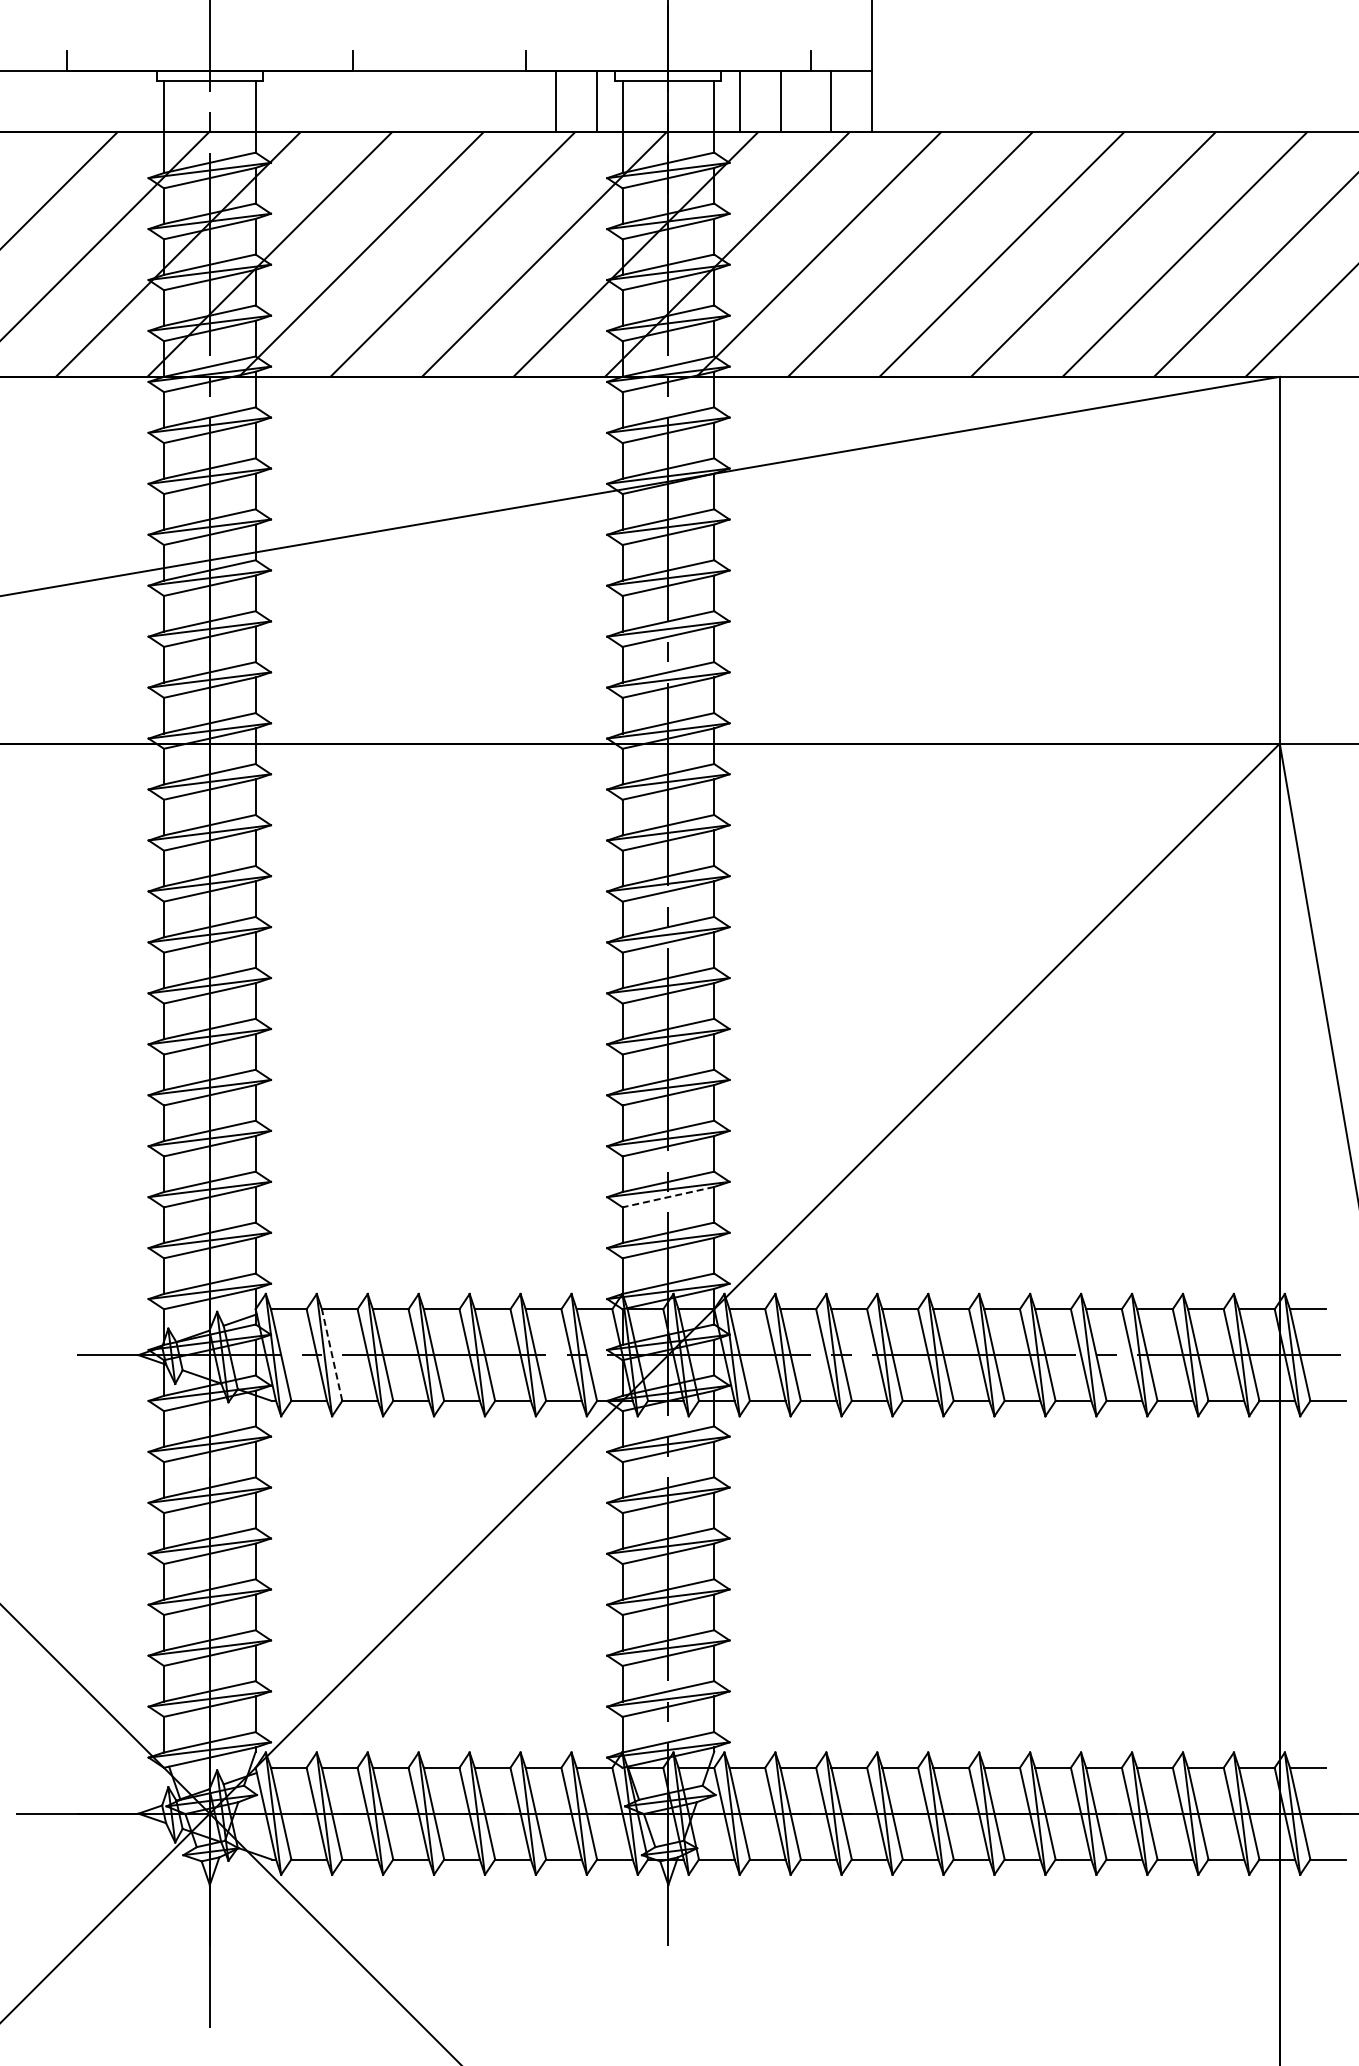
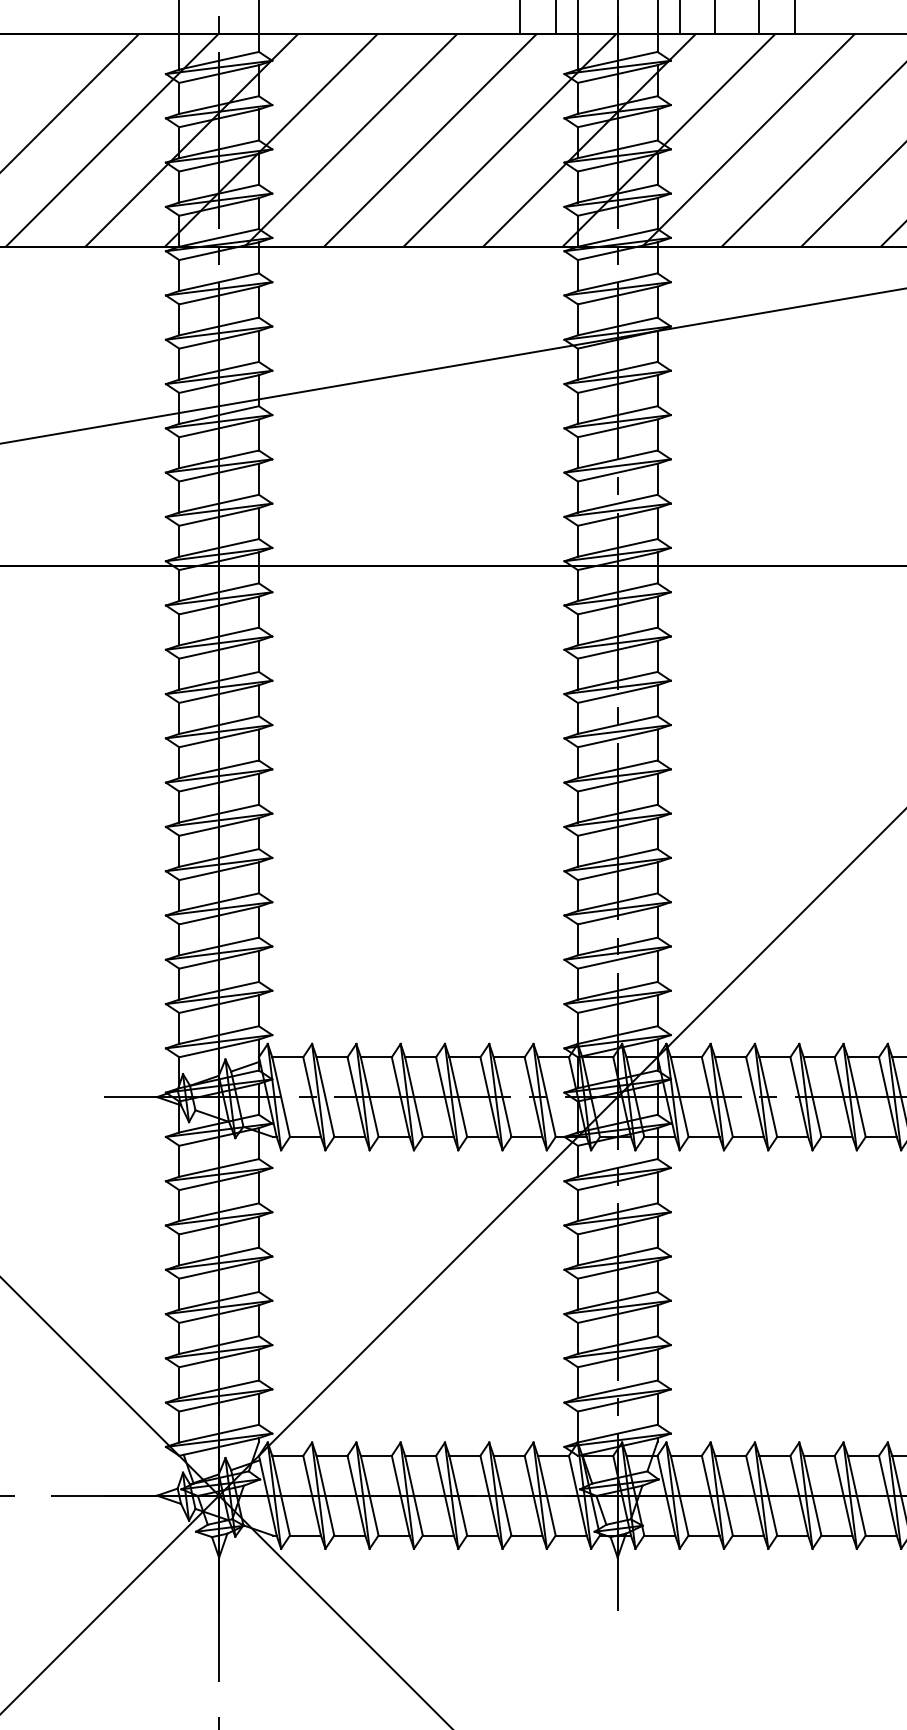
line: (668, 1197) -> (617, 960), dashed -> solid
line: (332, 1355) -> (325, 1097), dashed -> solid

